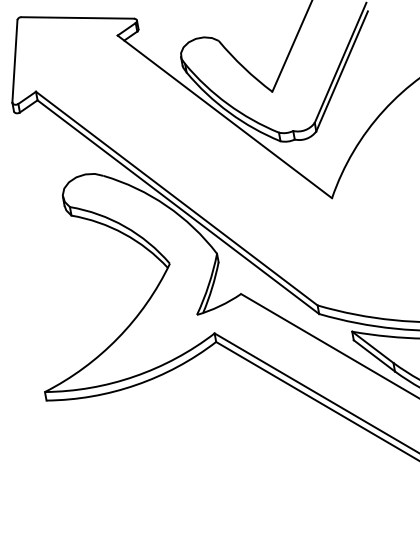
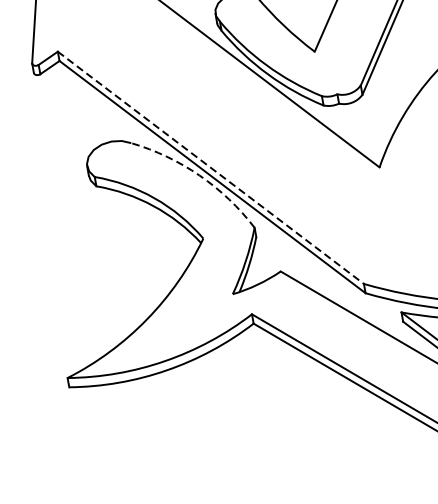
line: (176, 198) -> (210, 167), solid -> dashed
arc: (166, 205) -> (199, 175), solid -> dashed

